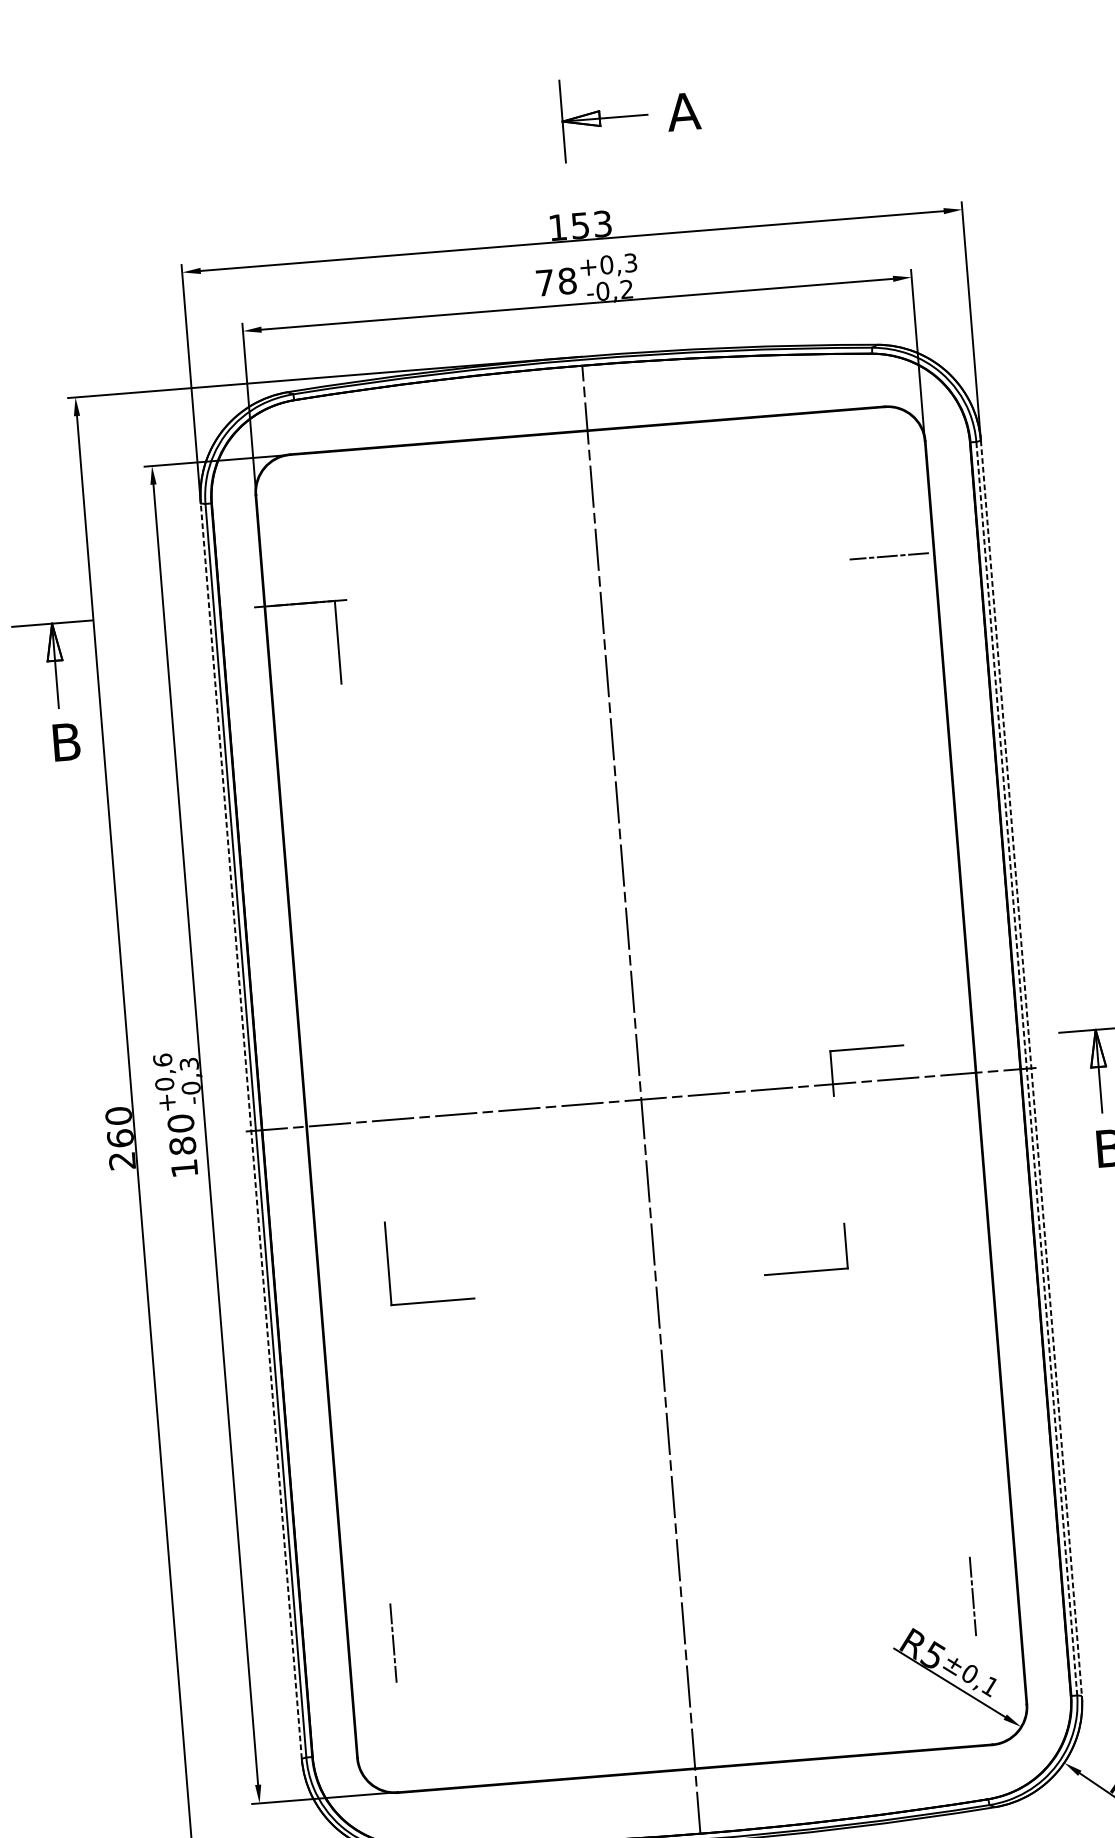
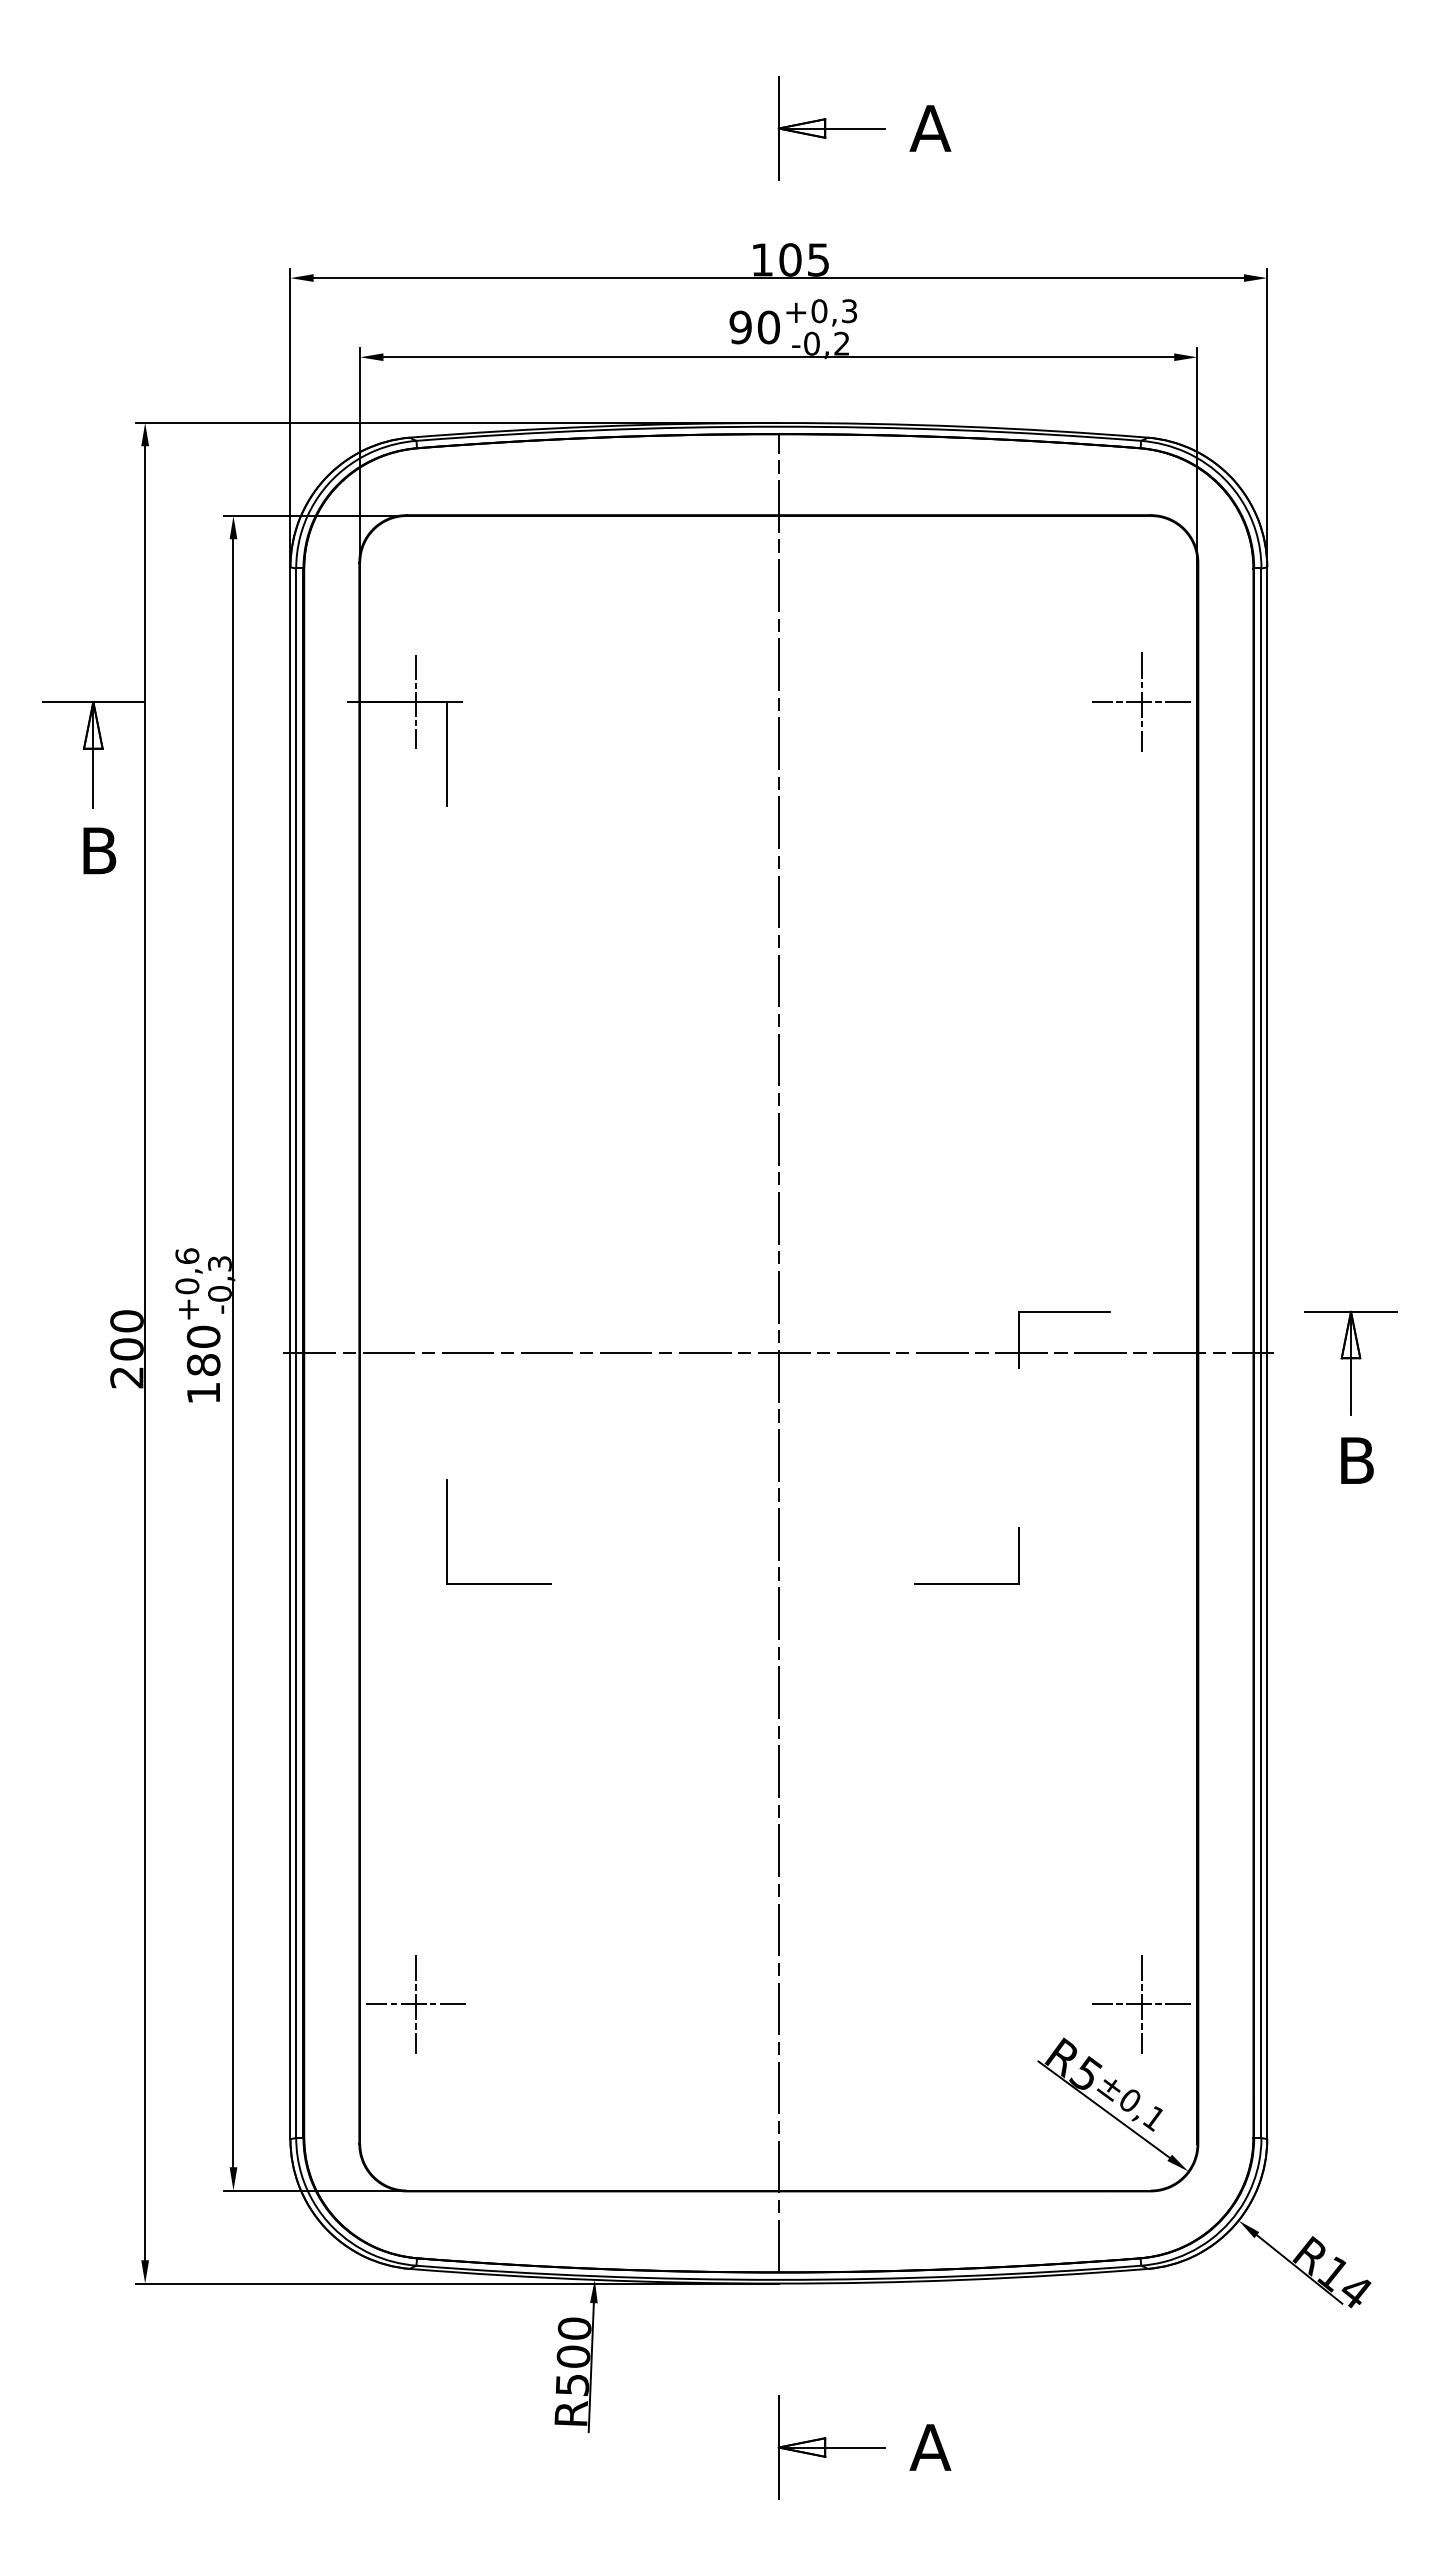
text: (591, 224) -> (804, 259), 153 -> 105
text: (556, 282) -> (754, 327), 78 -> 90
line: (889, 555) -> (1141, 701), added
line: (310, 602) -> (416, 701), added
line: (1026, 1068) -> (1261, 1353), dashed -> solid
line: (1031, 1068) -> (1267, 1353), dashed -> solid
line: (251, 1130) -> (290, 1352), dashed -> solid
text: (120, 1138) -> (126, 1349), 260 -> 200
line: (972, 1596) -> (1141, 2004), added
line: (393, 1643) -> (415, 2004), added

